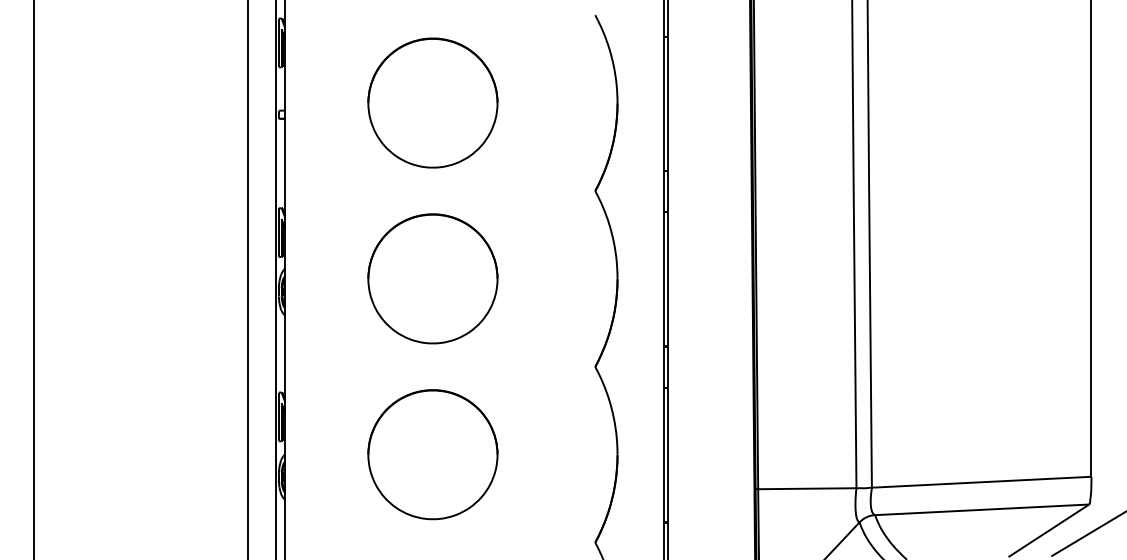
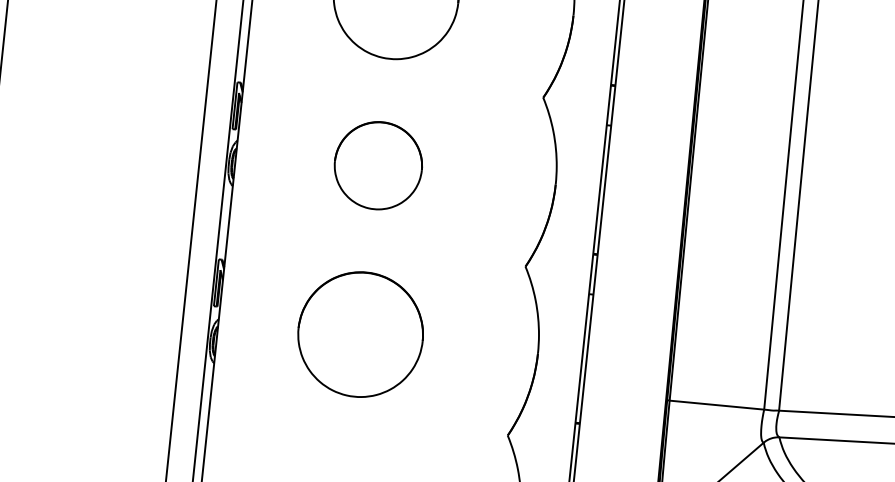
part: (432, 278) -> (378, 165), size x0.7

